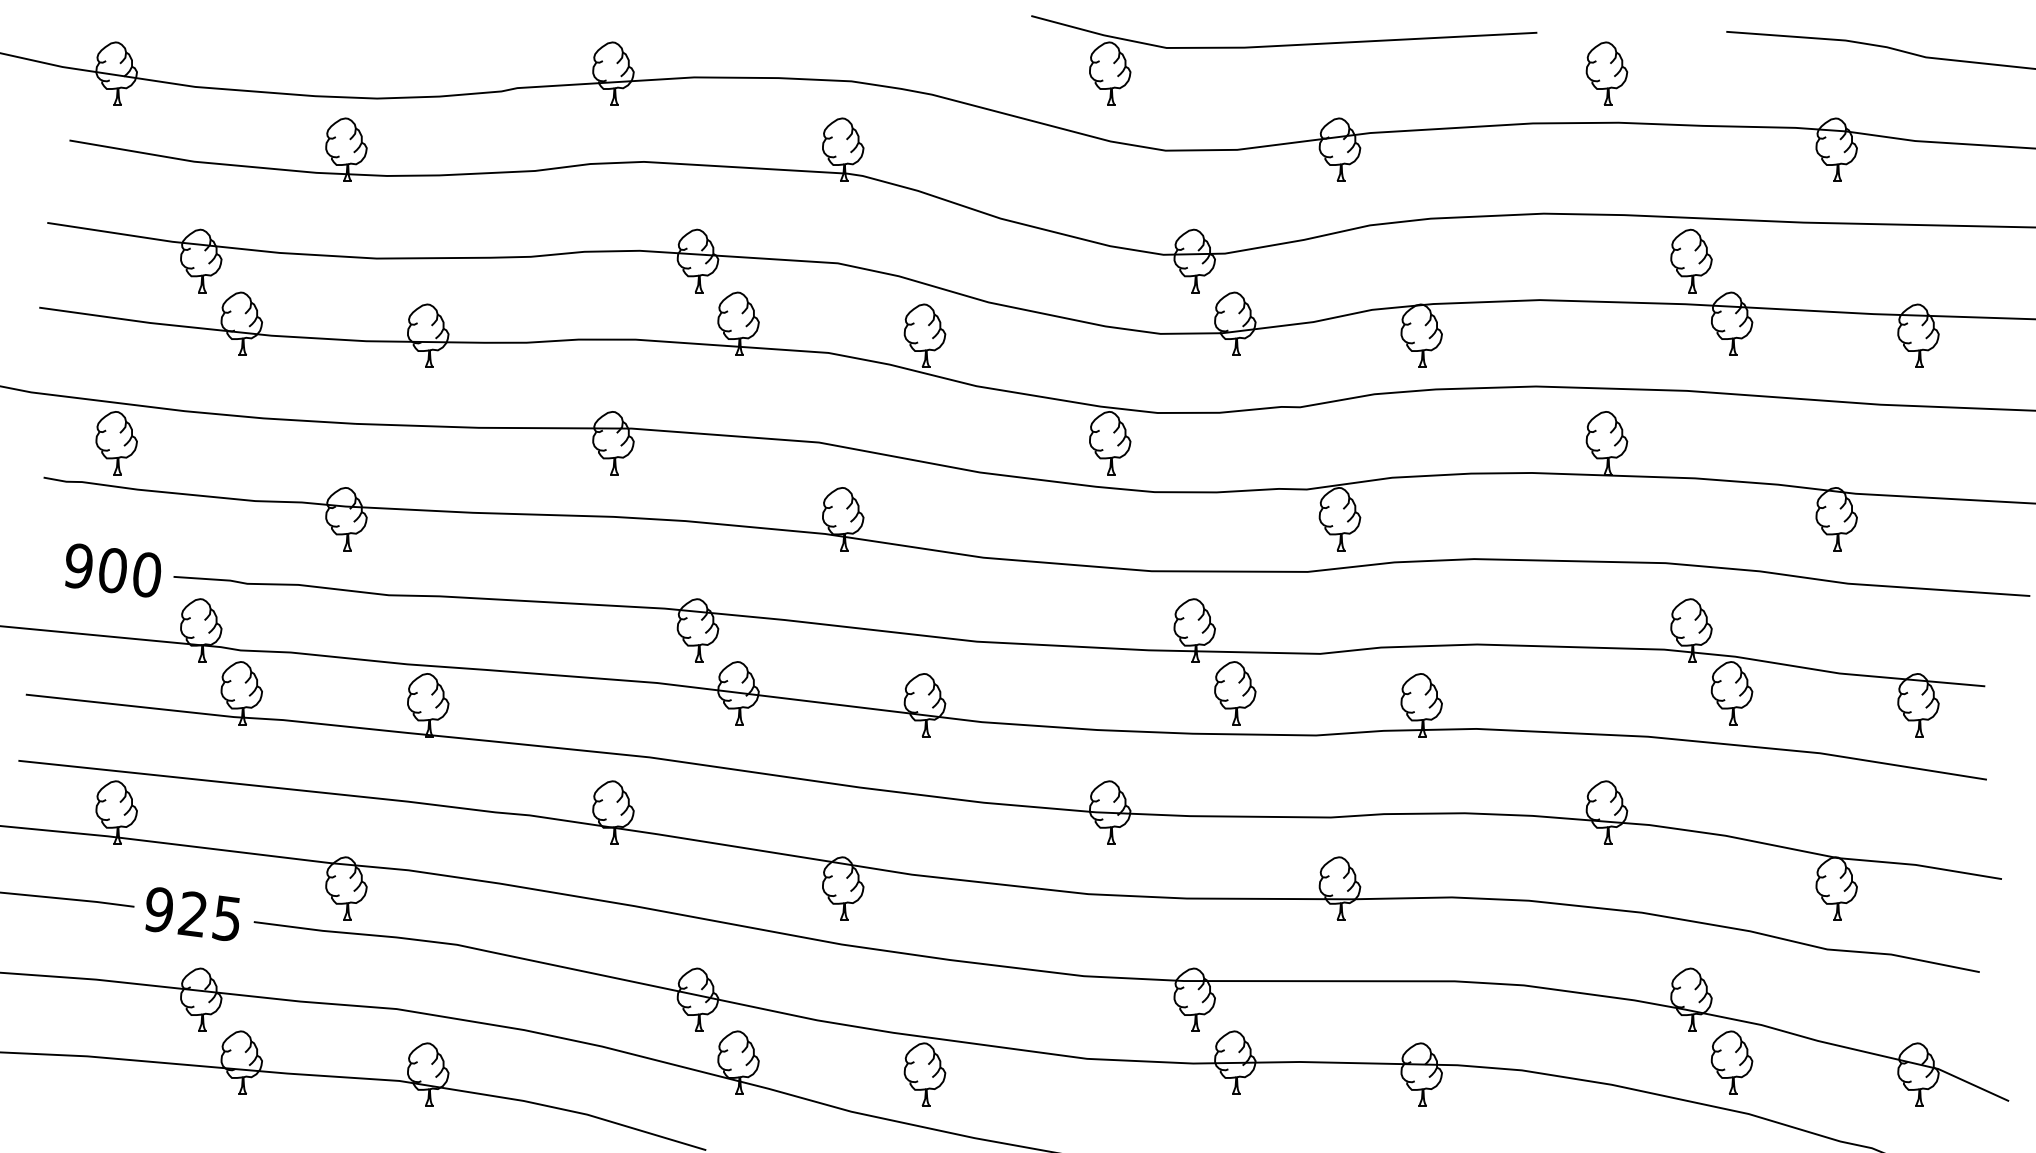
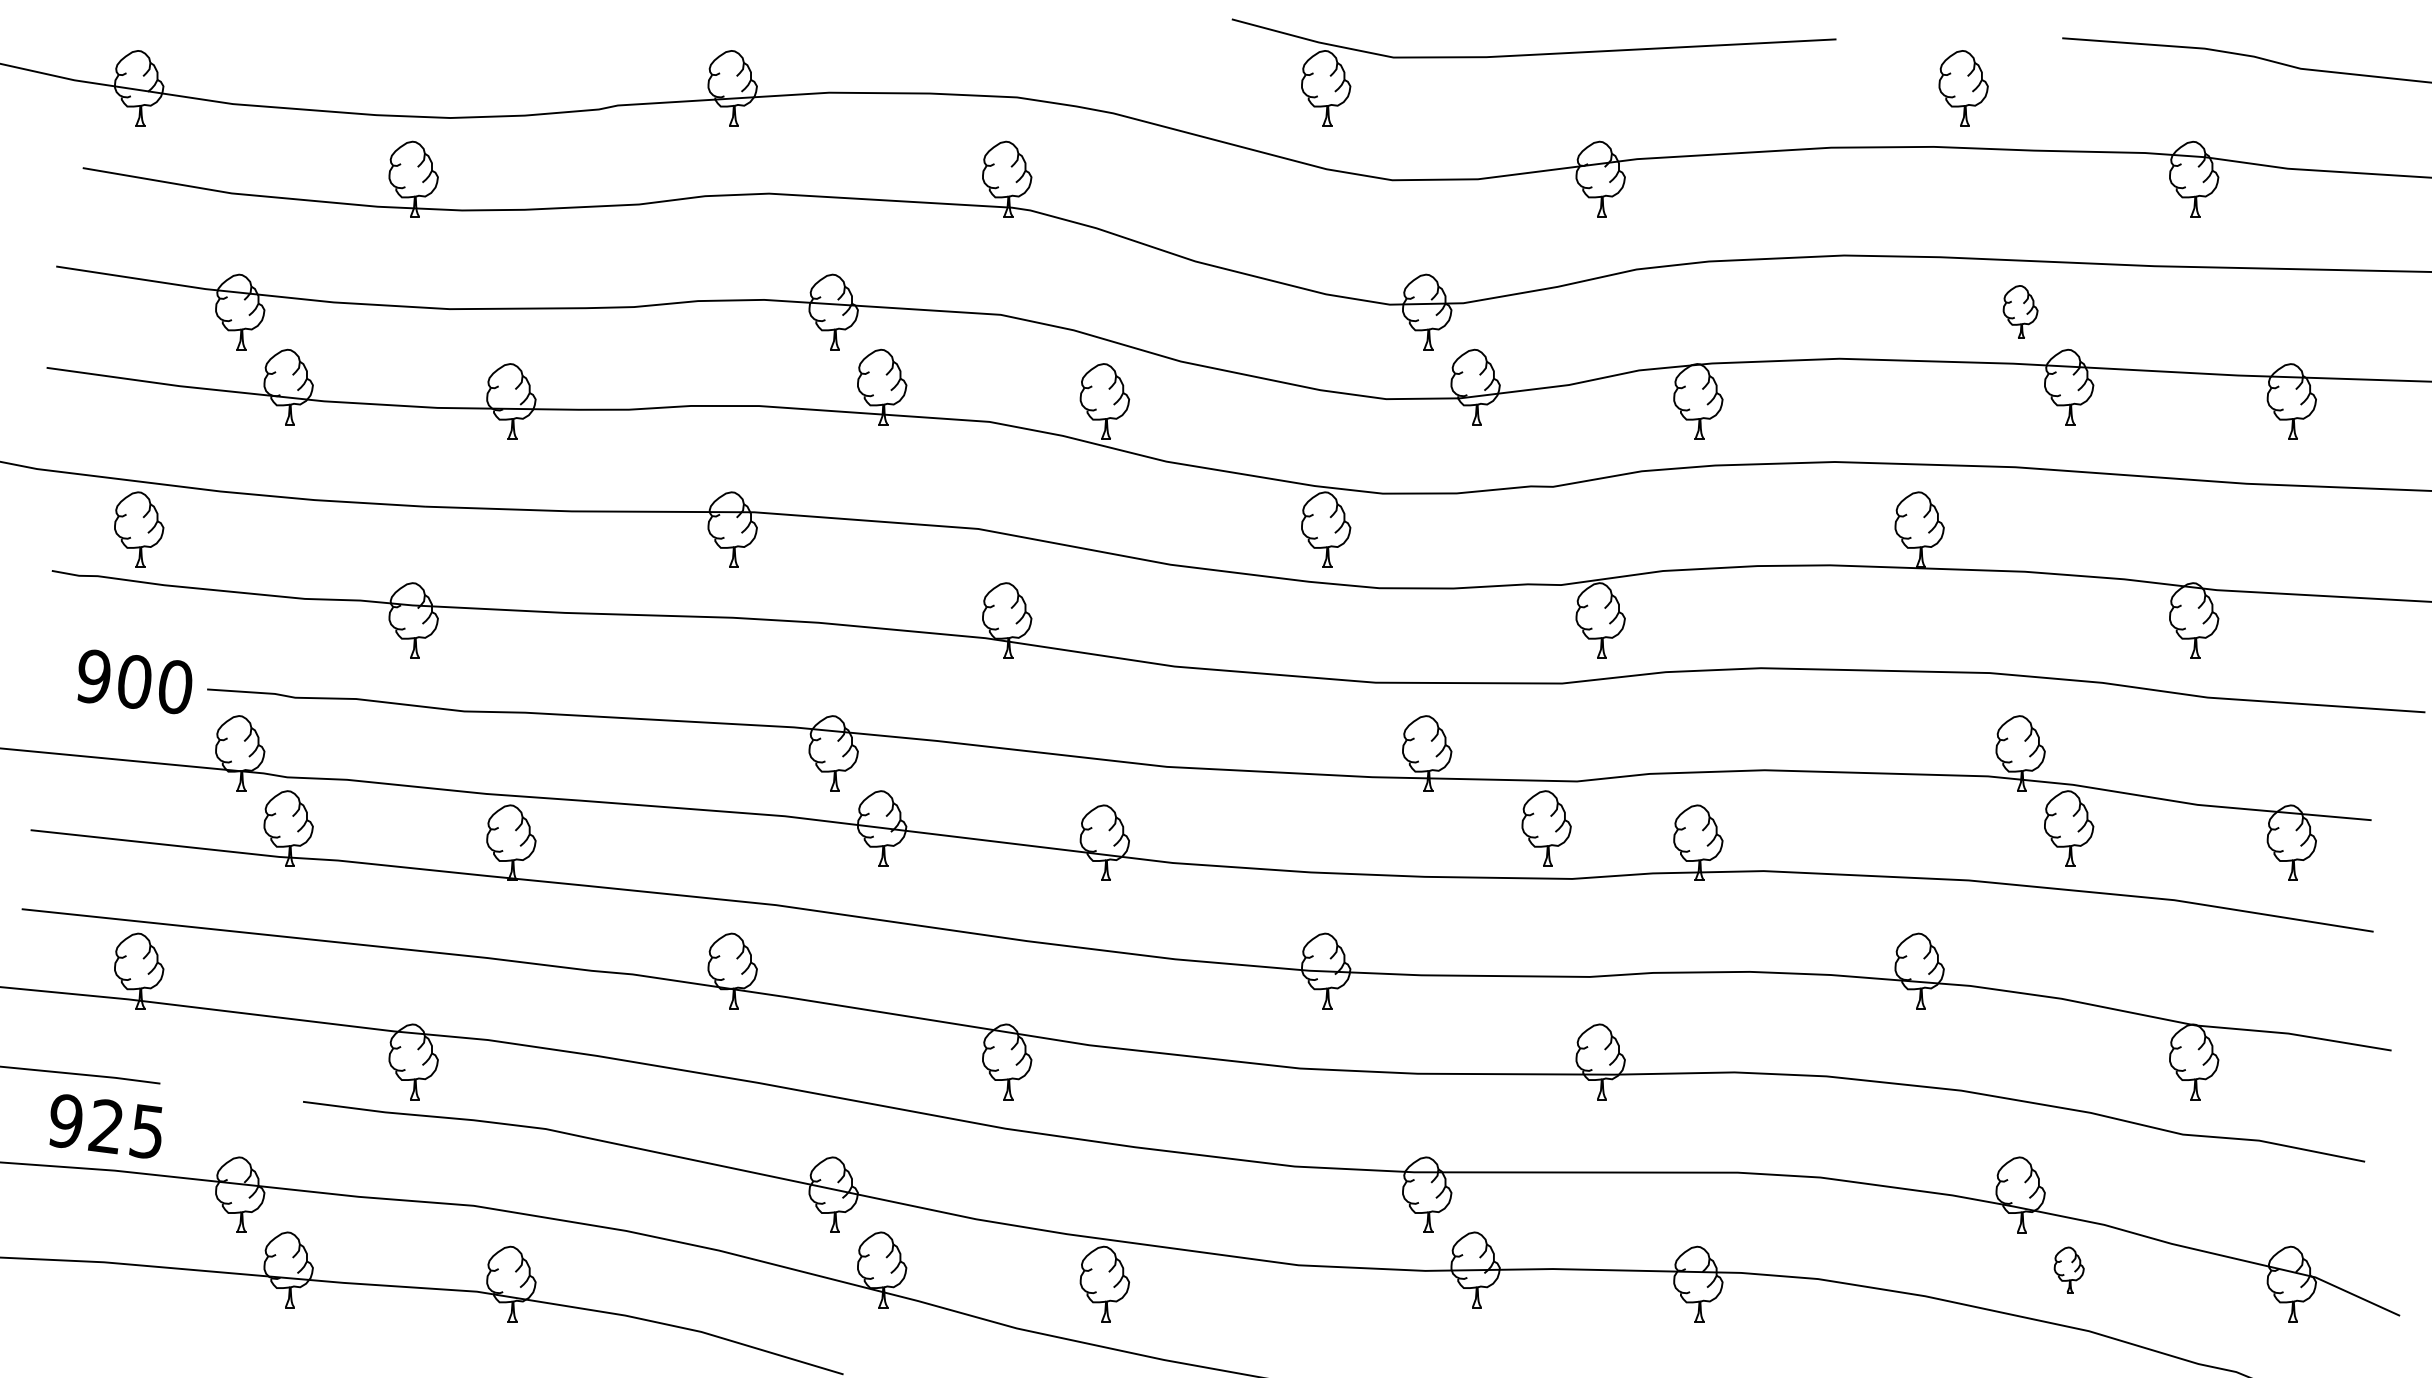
part: (1606, 73) -> (1963, 88), moved
part: (1691, 260) -> (2020, 311), size x0.7
part: (1235, 693) -> (1546, 828), moved
text: (192, 914) -> (105, 1126), moved
part: (1732, 1062) -> (2069, 1269), size x0.6

